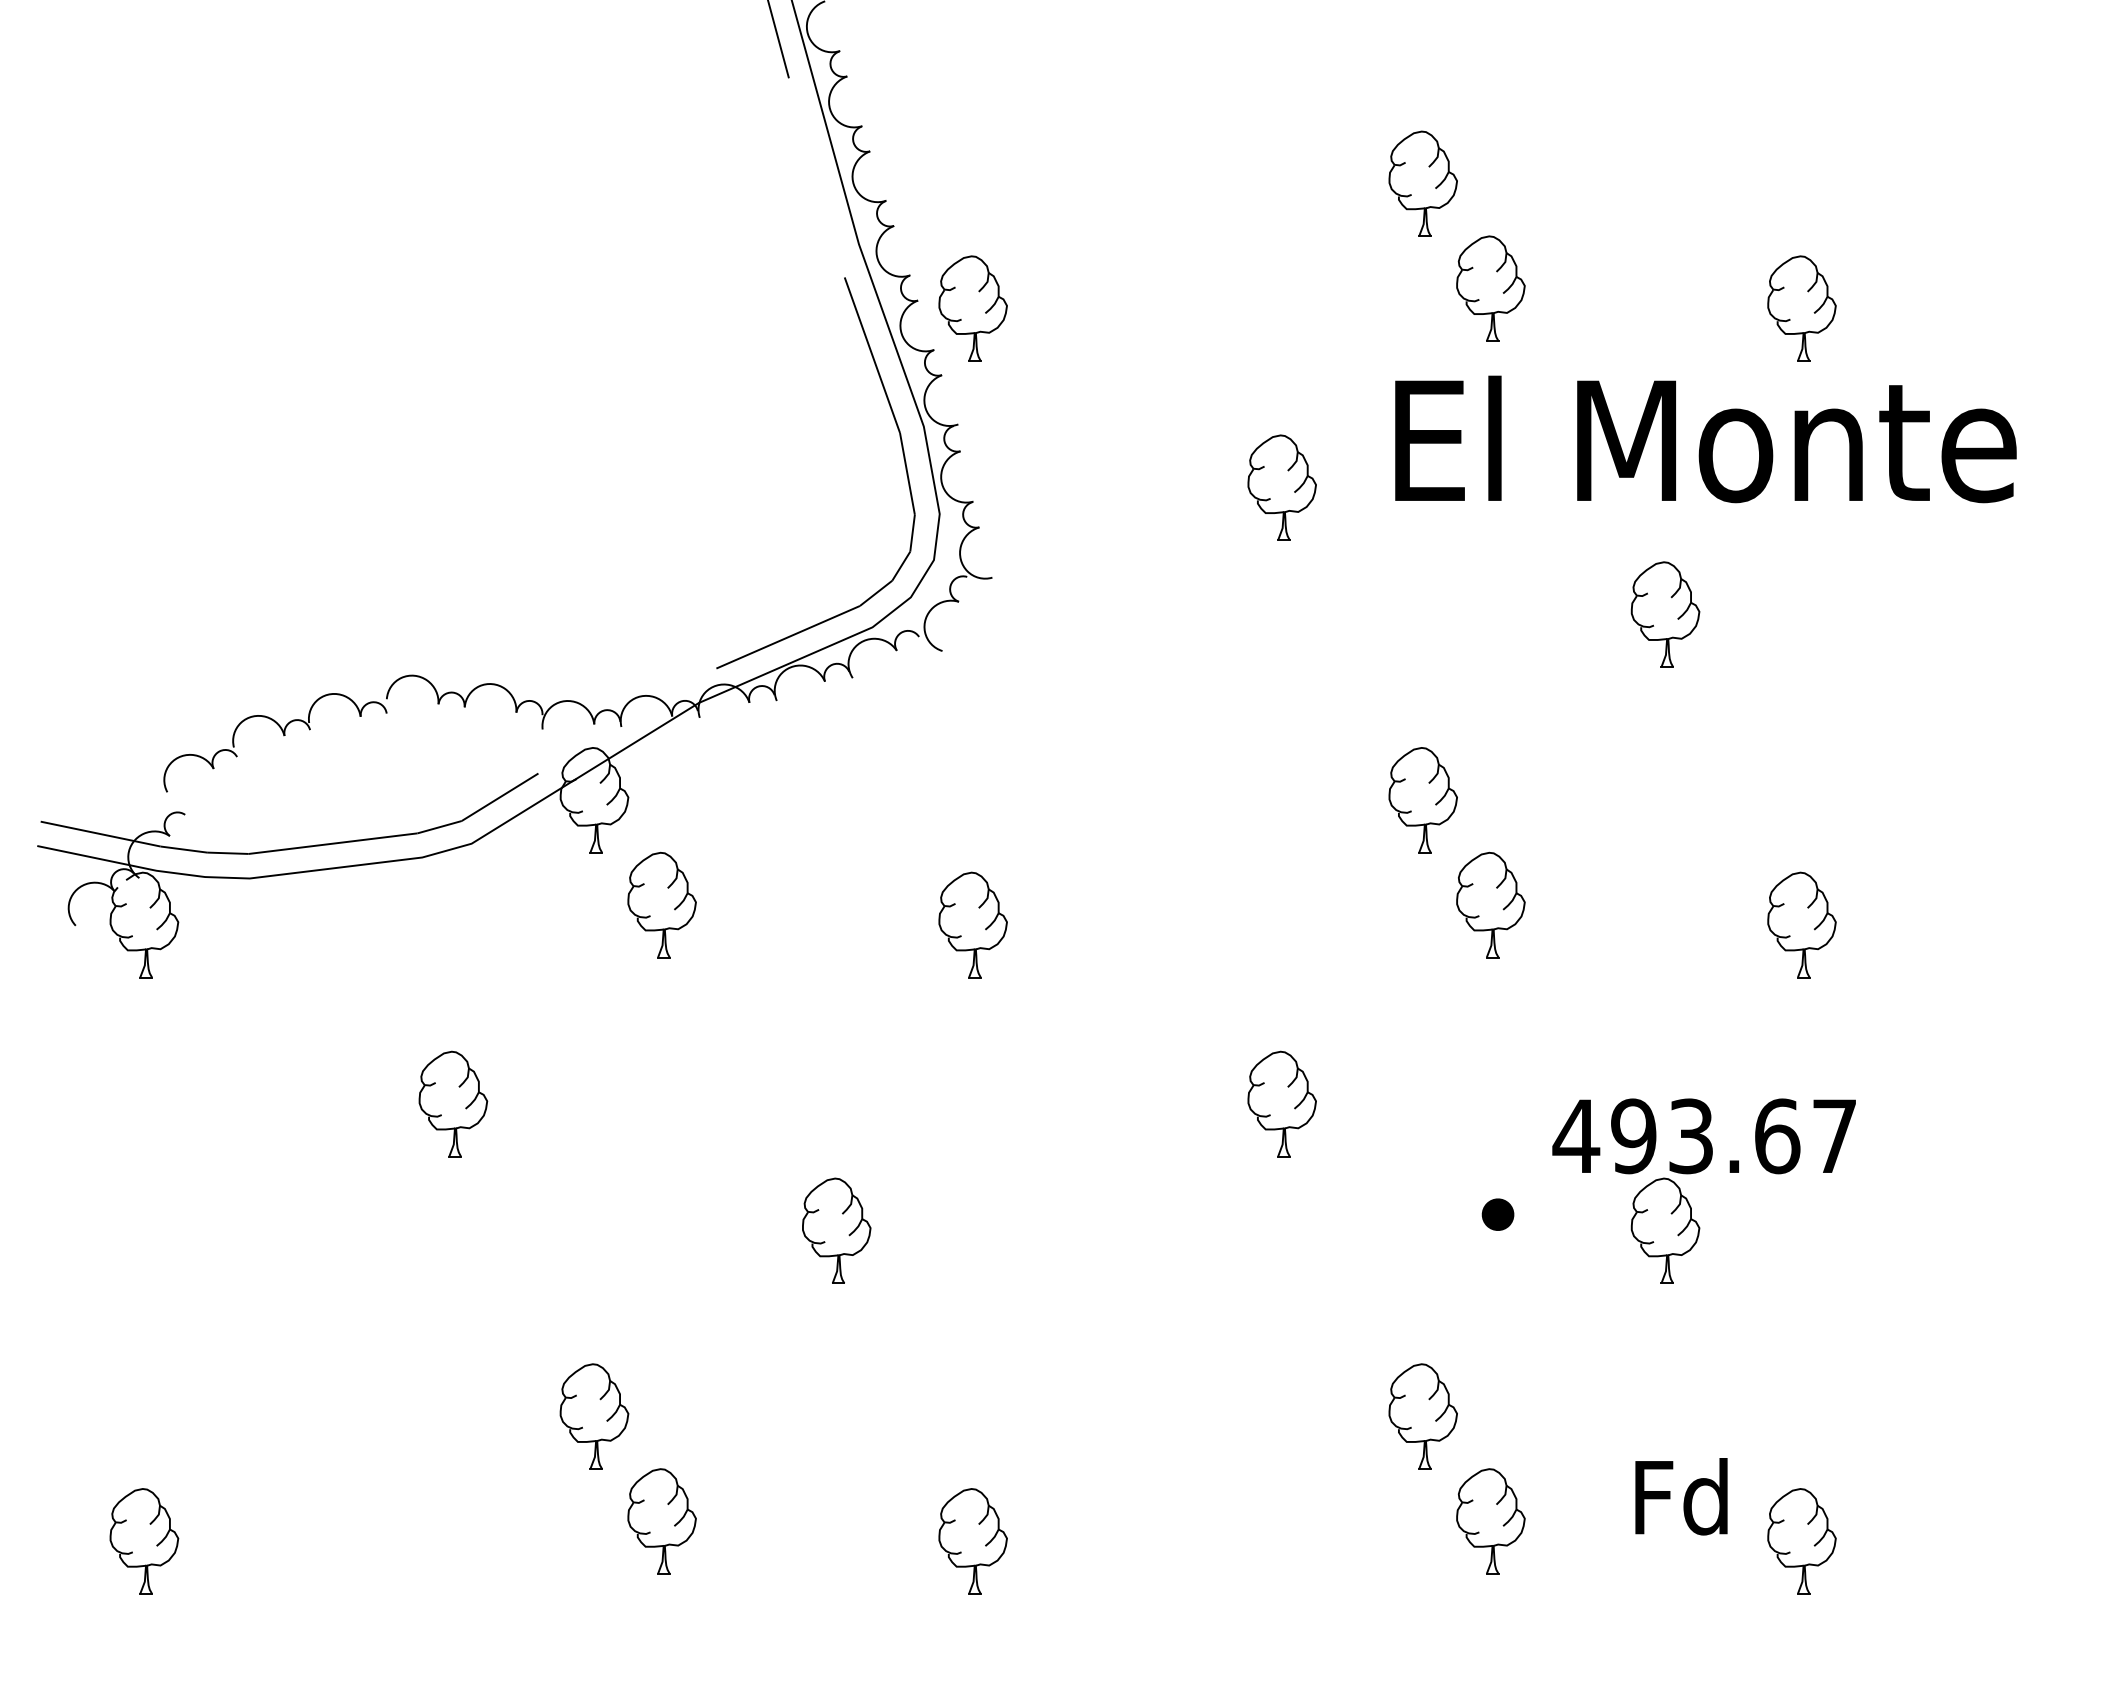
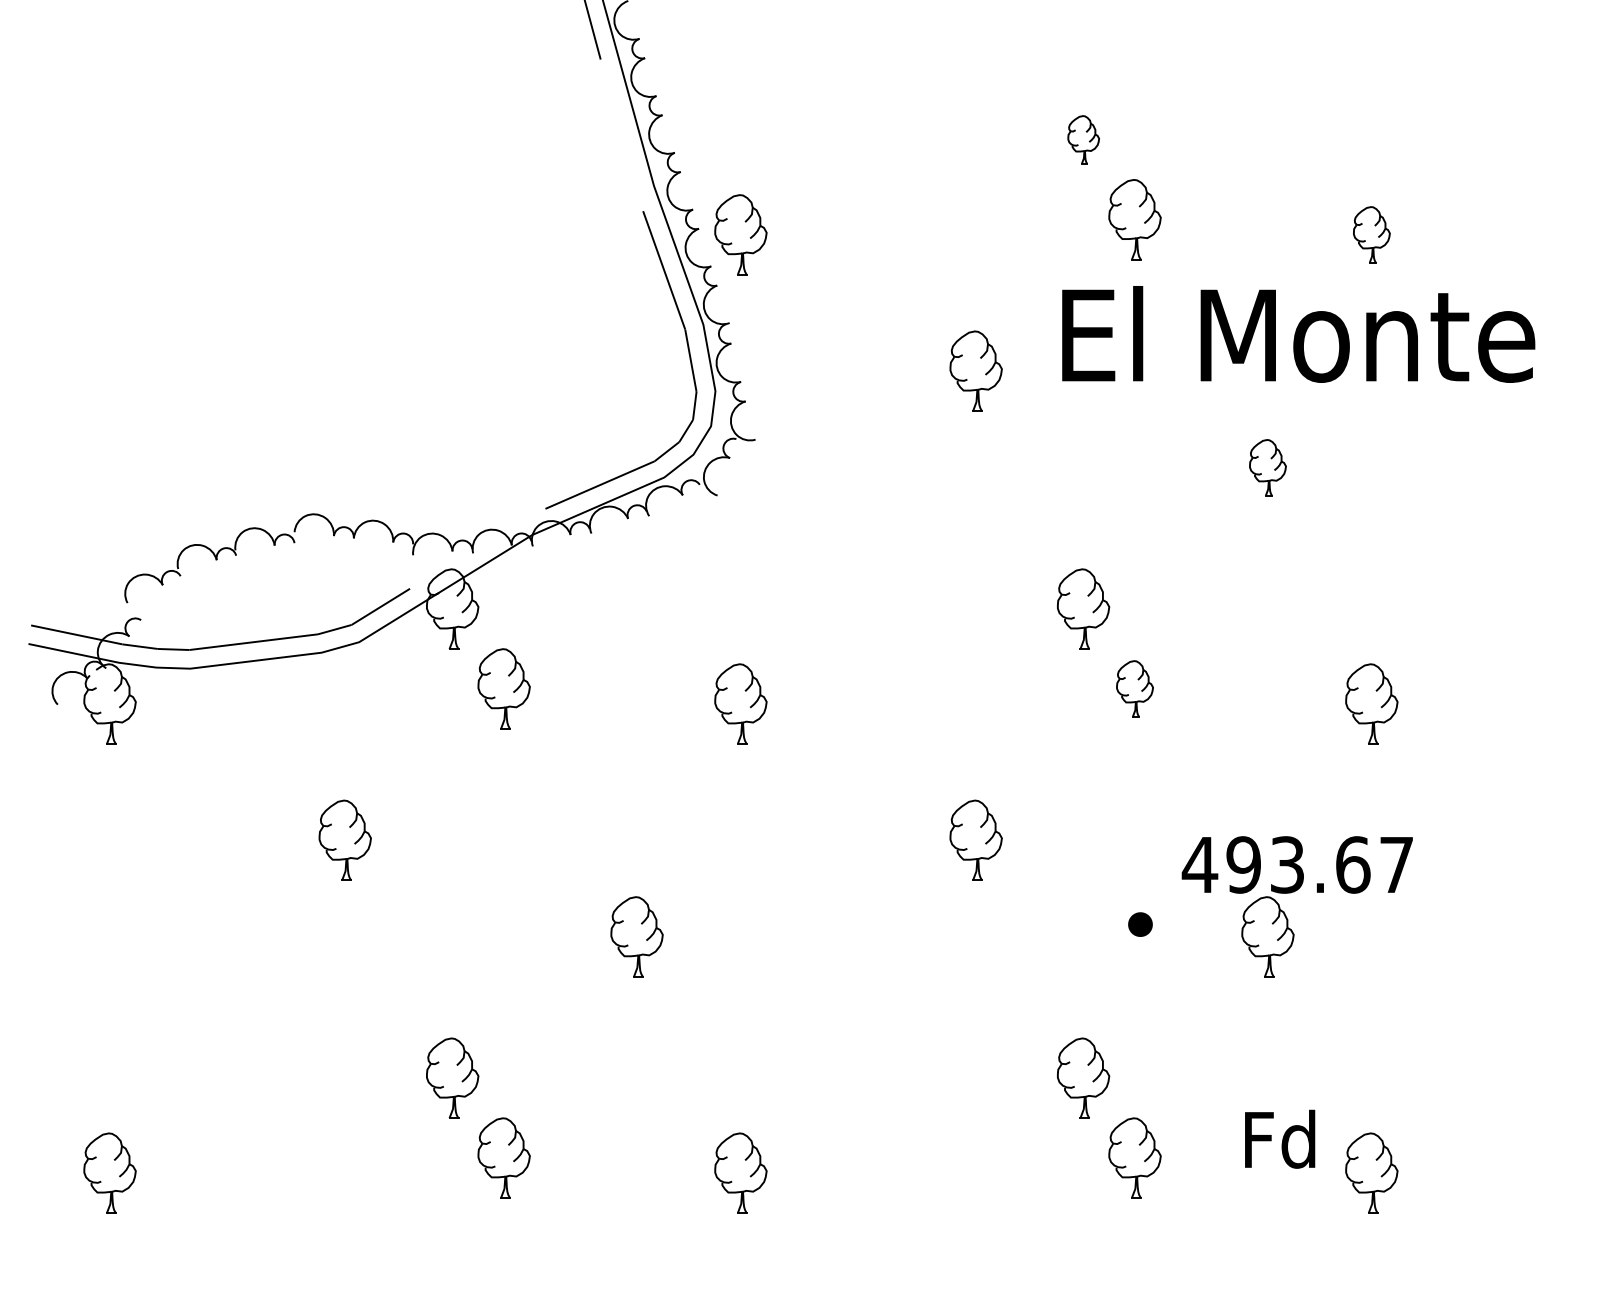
part: (1423, 183) -> (1083, 139), size x0.6
part: (1801, 308) -> (1371, 234), size x0.7
part: (1664, 614) -> (1267, 467), size x0.7
part: (1490, 904) -> (1134, 688), size x0.7

